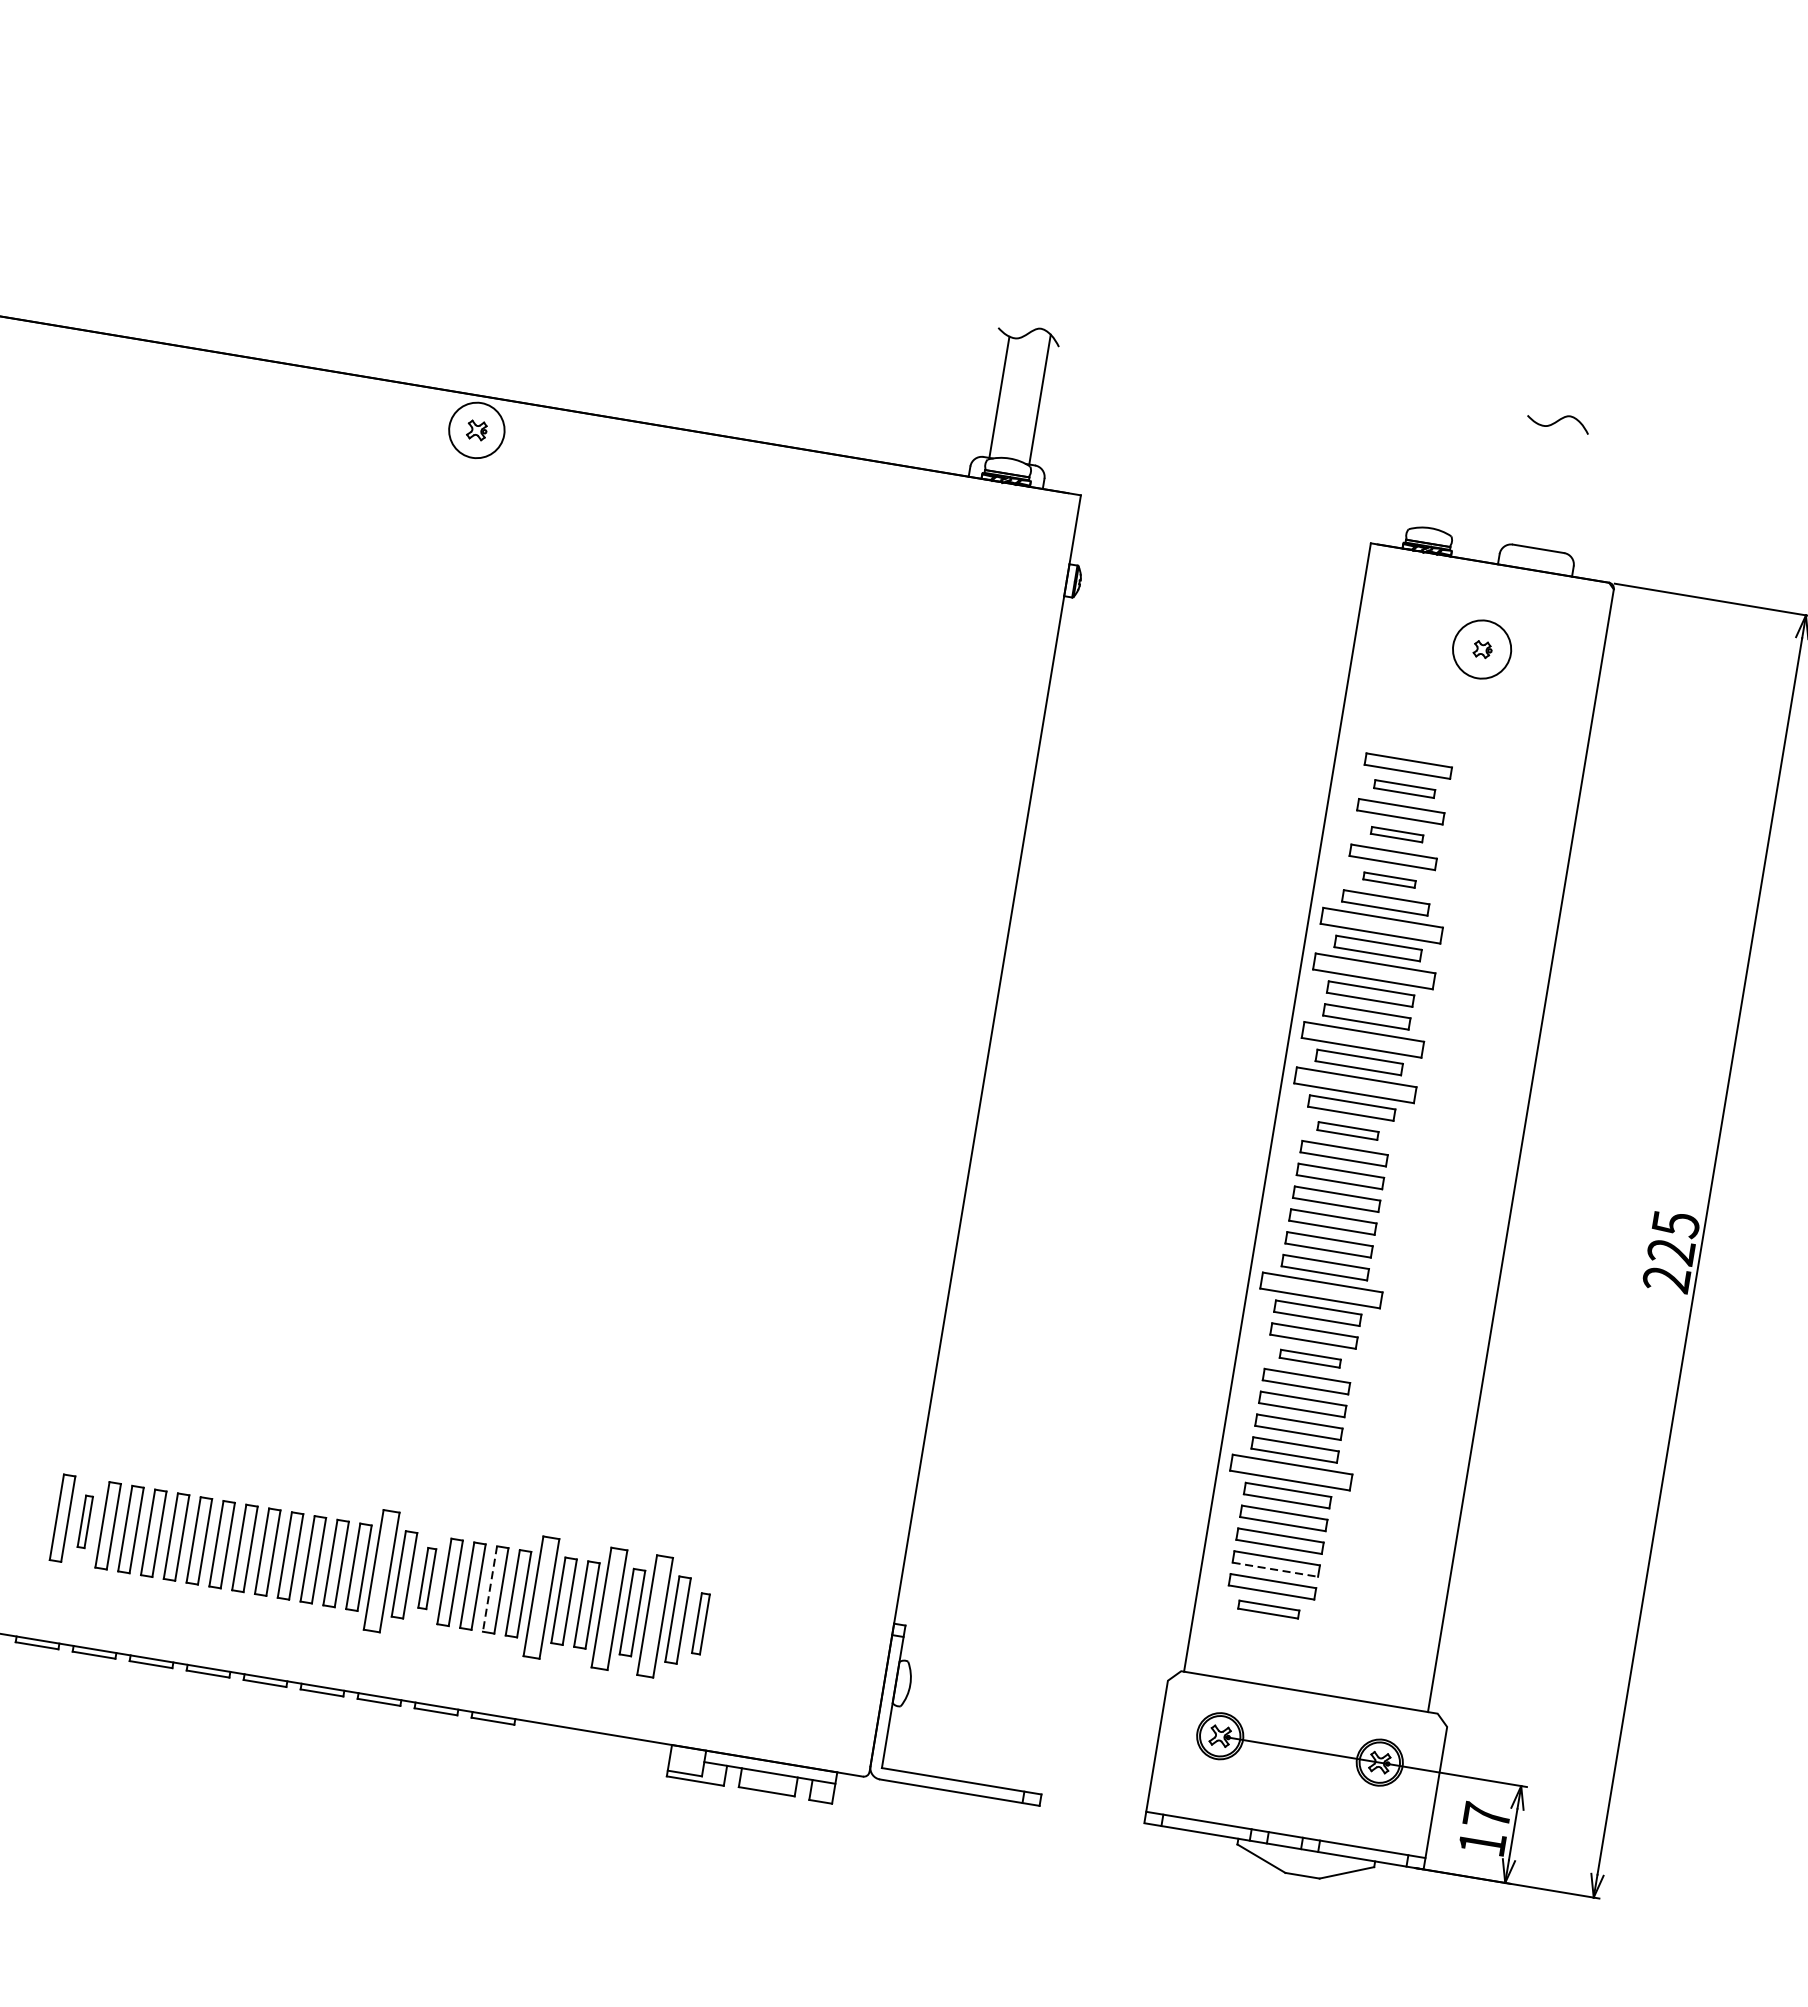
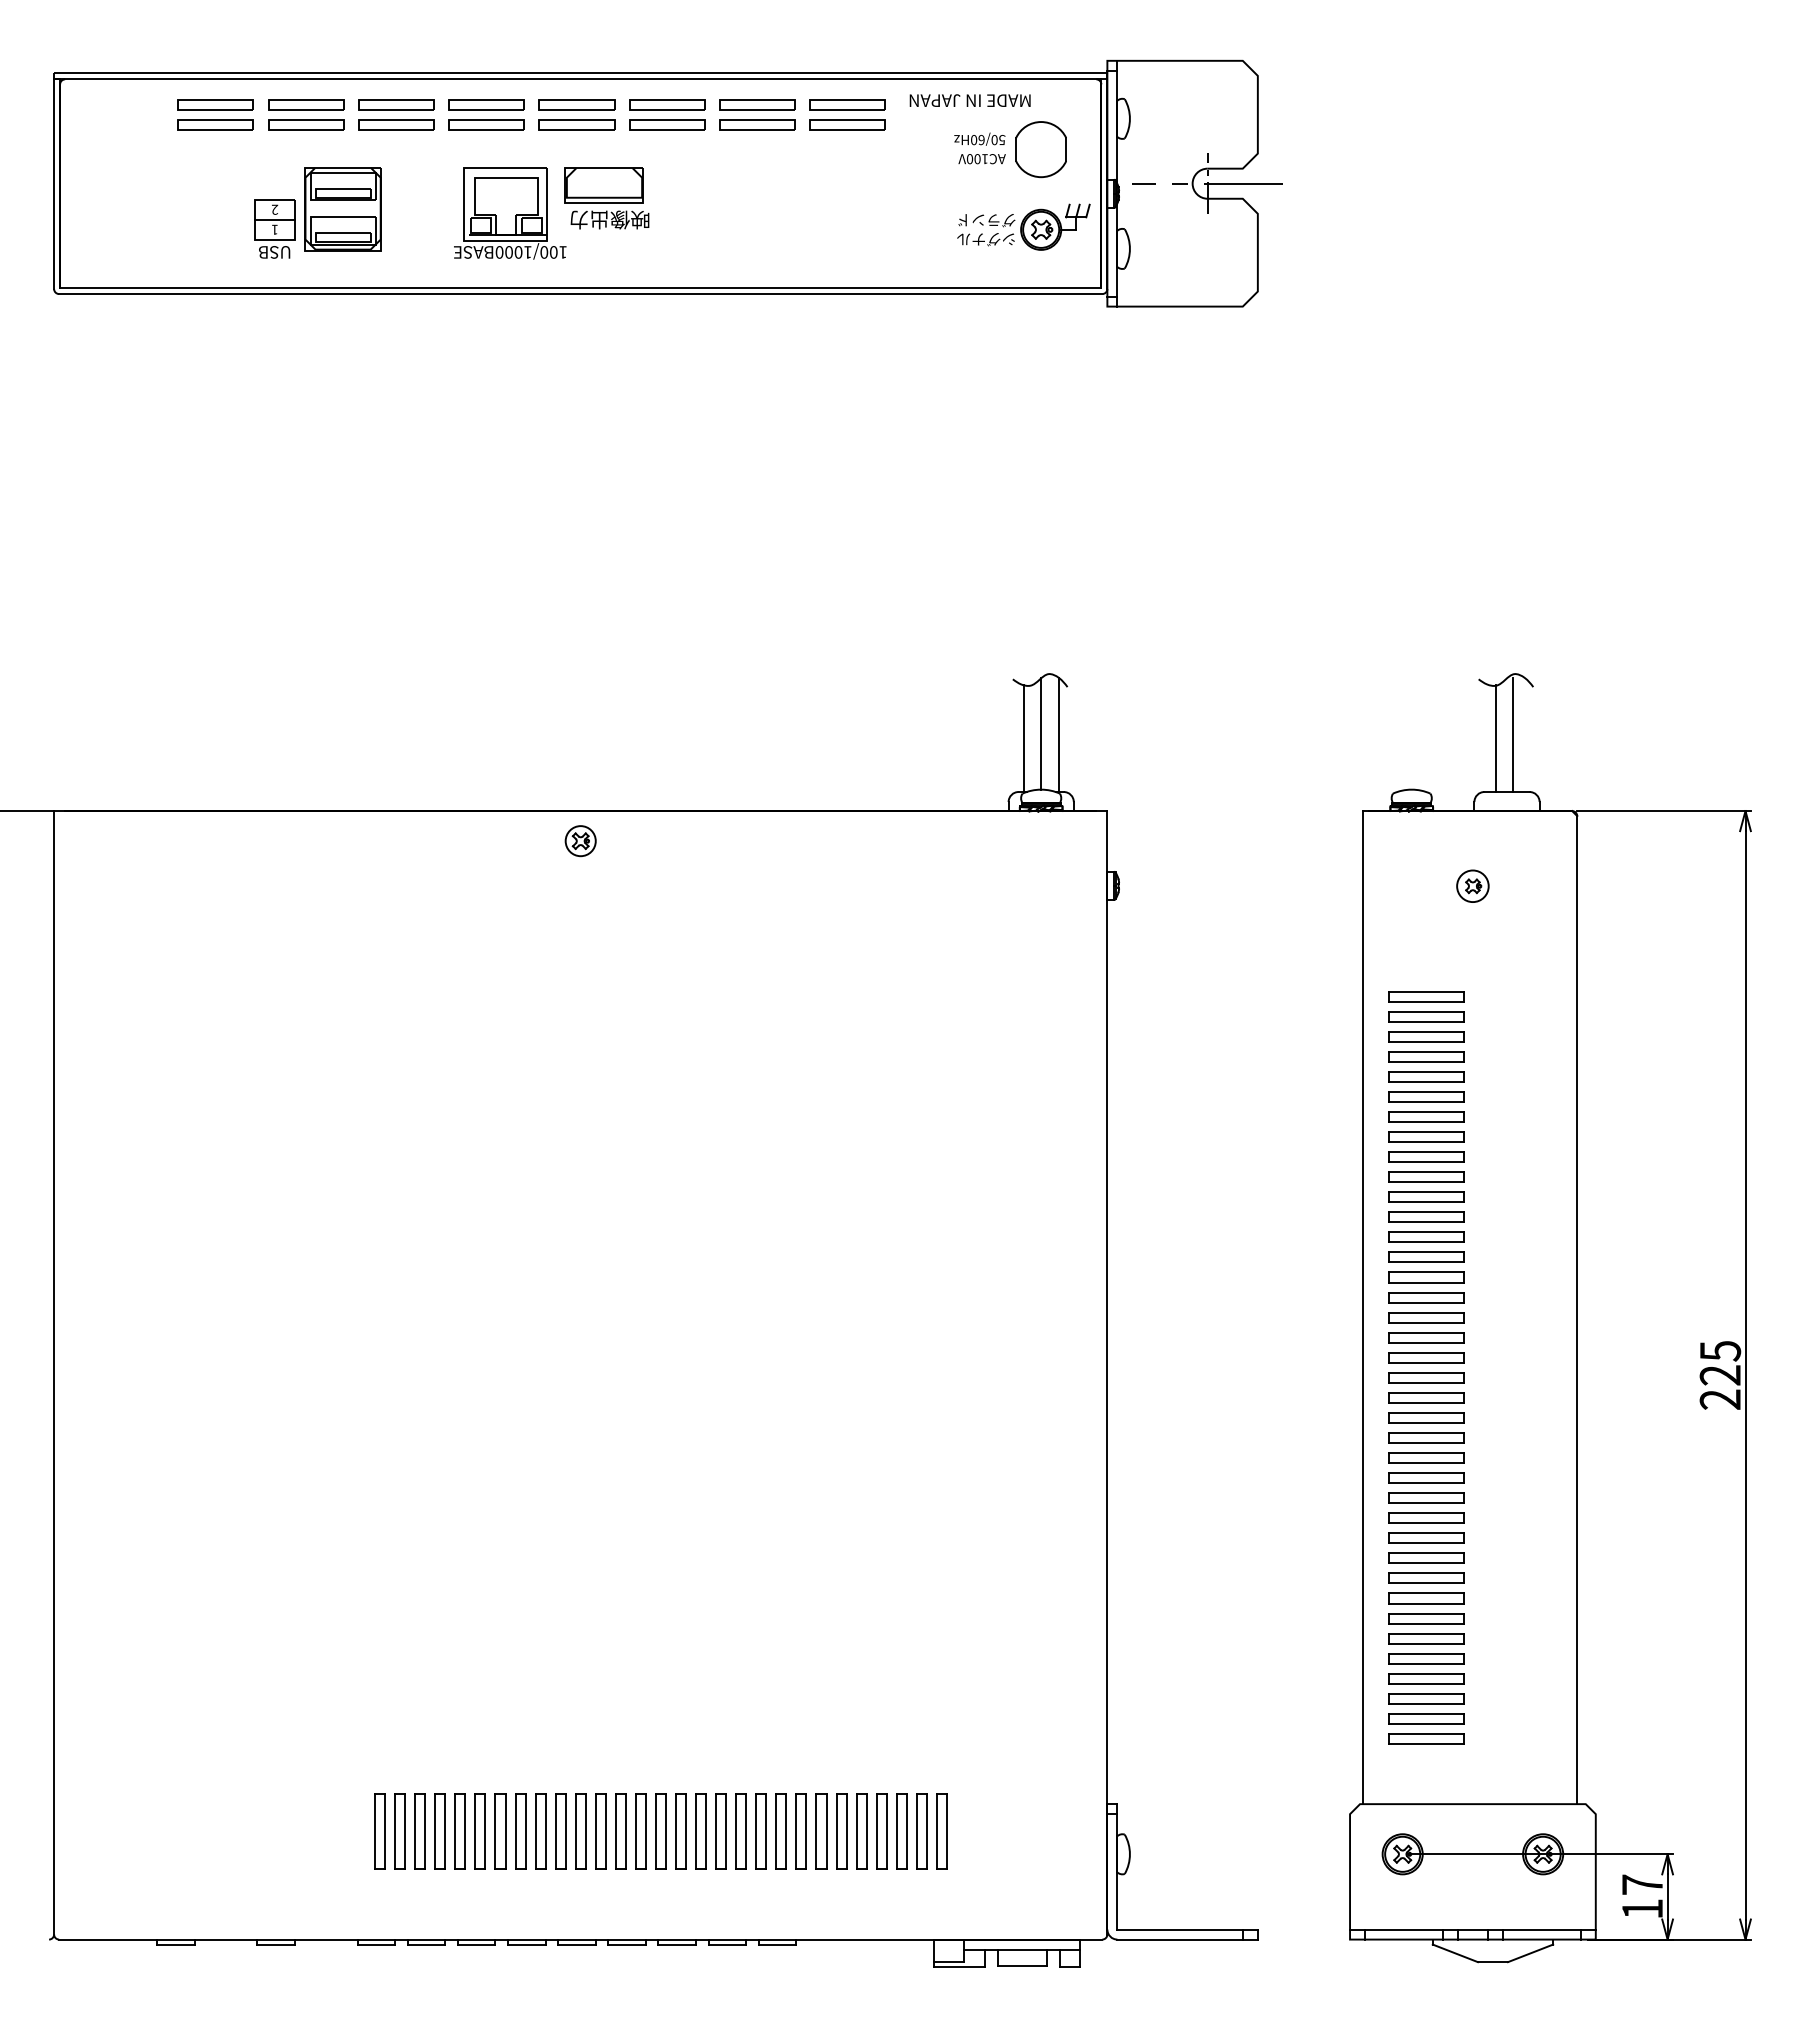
line: (1020, 394) -> (1041, 733), added
circle: (476, 430) -> (580, 841), size x0.62
line: (1535, 485) -> (1495, 738), added
line: (1556, 485) -> (1513, 735), added
circle: (1481, 649) -> (1472, 886), size x0.62
part: (1404, 788) -> (1426, 1016), size x1.43
part: (1397, 834) -> (1426, 1056), size x1.67
part: (1389, 879) -> (1426, 1096), size x1.67
part: (1382, 925) -> (1426, 1136), size x0.71
part: (1374, 970) -> (1426, 1176), size x0.71
part: (1363, 1038) -> (1426, 1236), size x0.71
part: (1355, 1085) -> (1426, 1277), size x0.71
part: (1348, 1130) -> (1426, 1317), size x1.43
part: (1321, 1289) -> (1426, 1457), size x0.71
part: (1310, 1358) -> (1426, 1517), size x1.43
part: (1291, 1472) -> (1426, 1618), size x0.71
part: (84, 1521) -> (399, 1831), size x1.67
line: (1275, 1569) -> (1426, 1703), dashed -> solid
part: (381, 1570) -> (660, 1831), size x0.71
part: (426, 1578) -> (700, 1831), size x1.43
line: (490, 1588) -> (756, 1831), dashed -> solid
part: (540, 1597) -> (800, 1831), size x0.71
part: (609, 1608) -> (861, 1831), size x0.71
part: (1269, 1609) -> (1426, 1738), size x1.43
part: (655, 1616) -> (901, 1831), size x0.71
part: (700, 1623) -> (941, 1831), size x1.43

